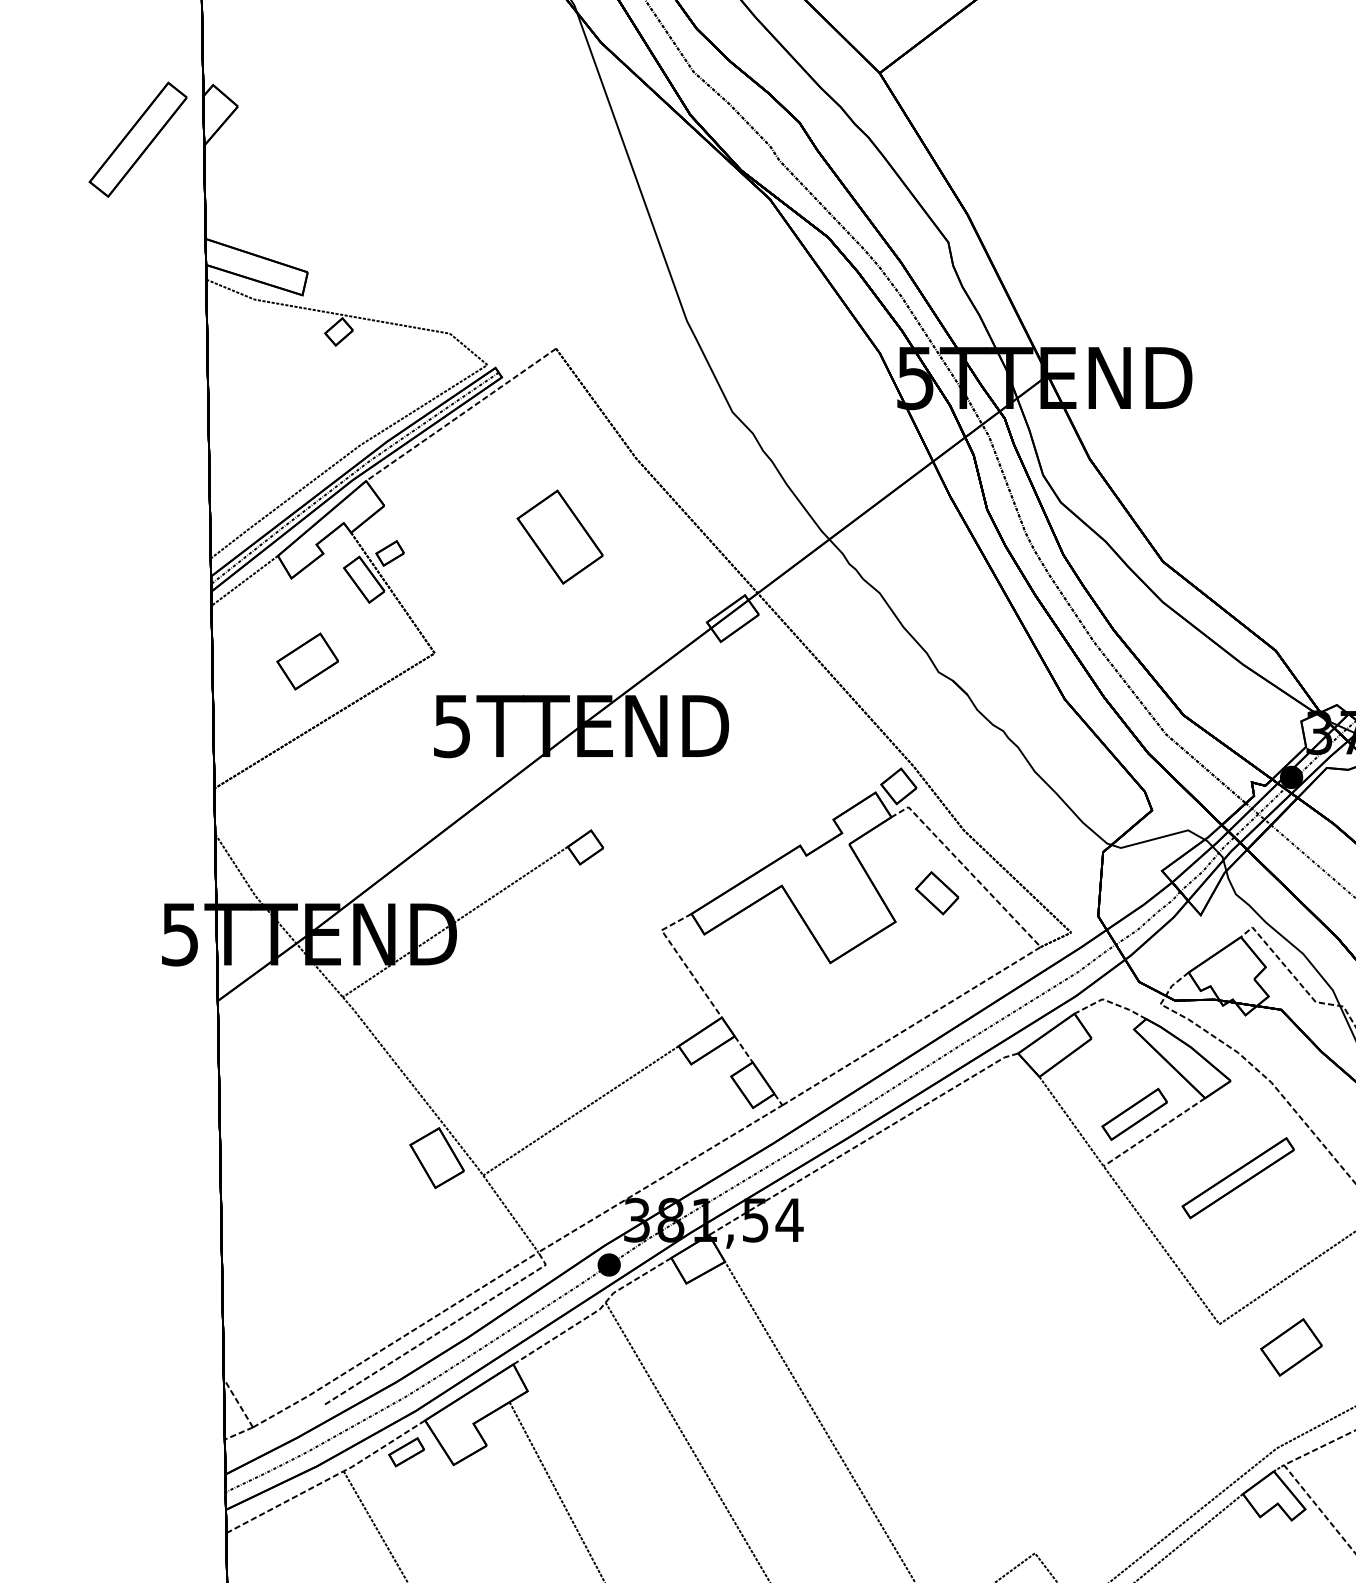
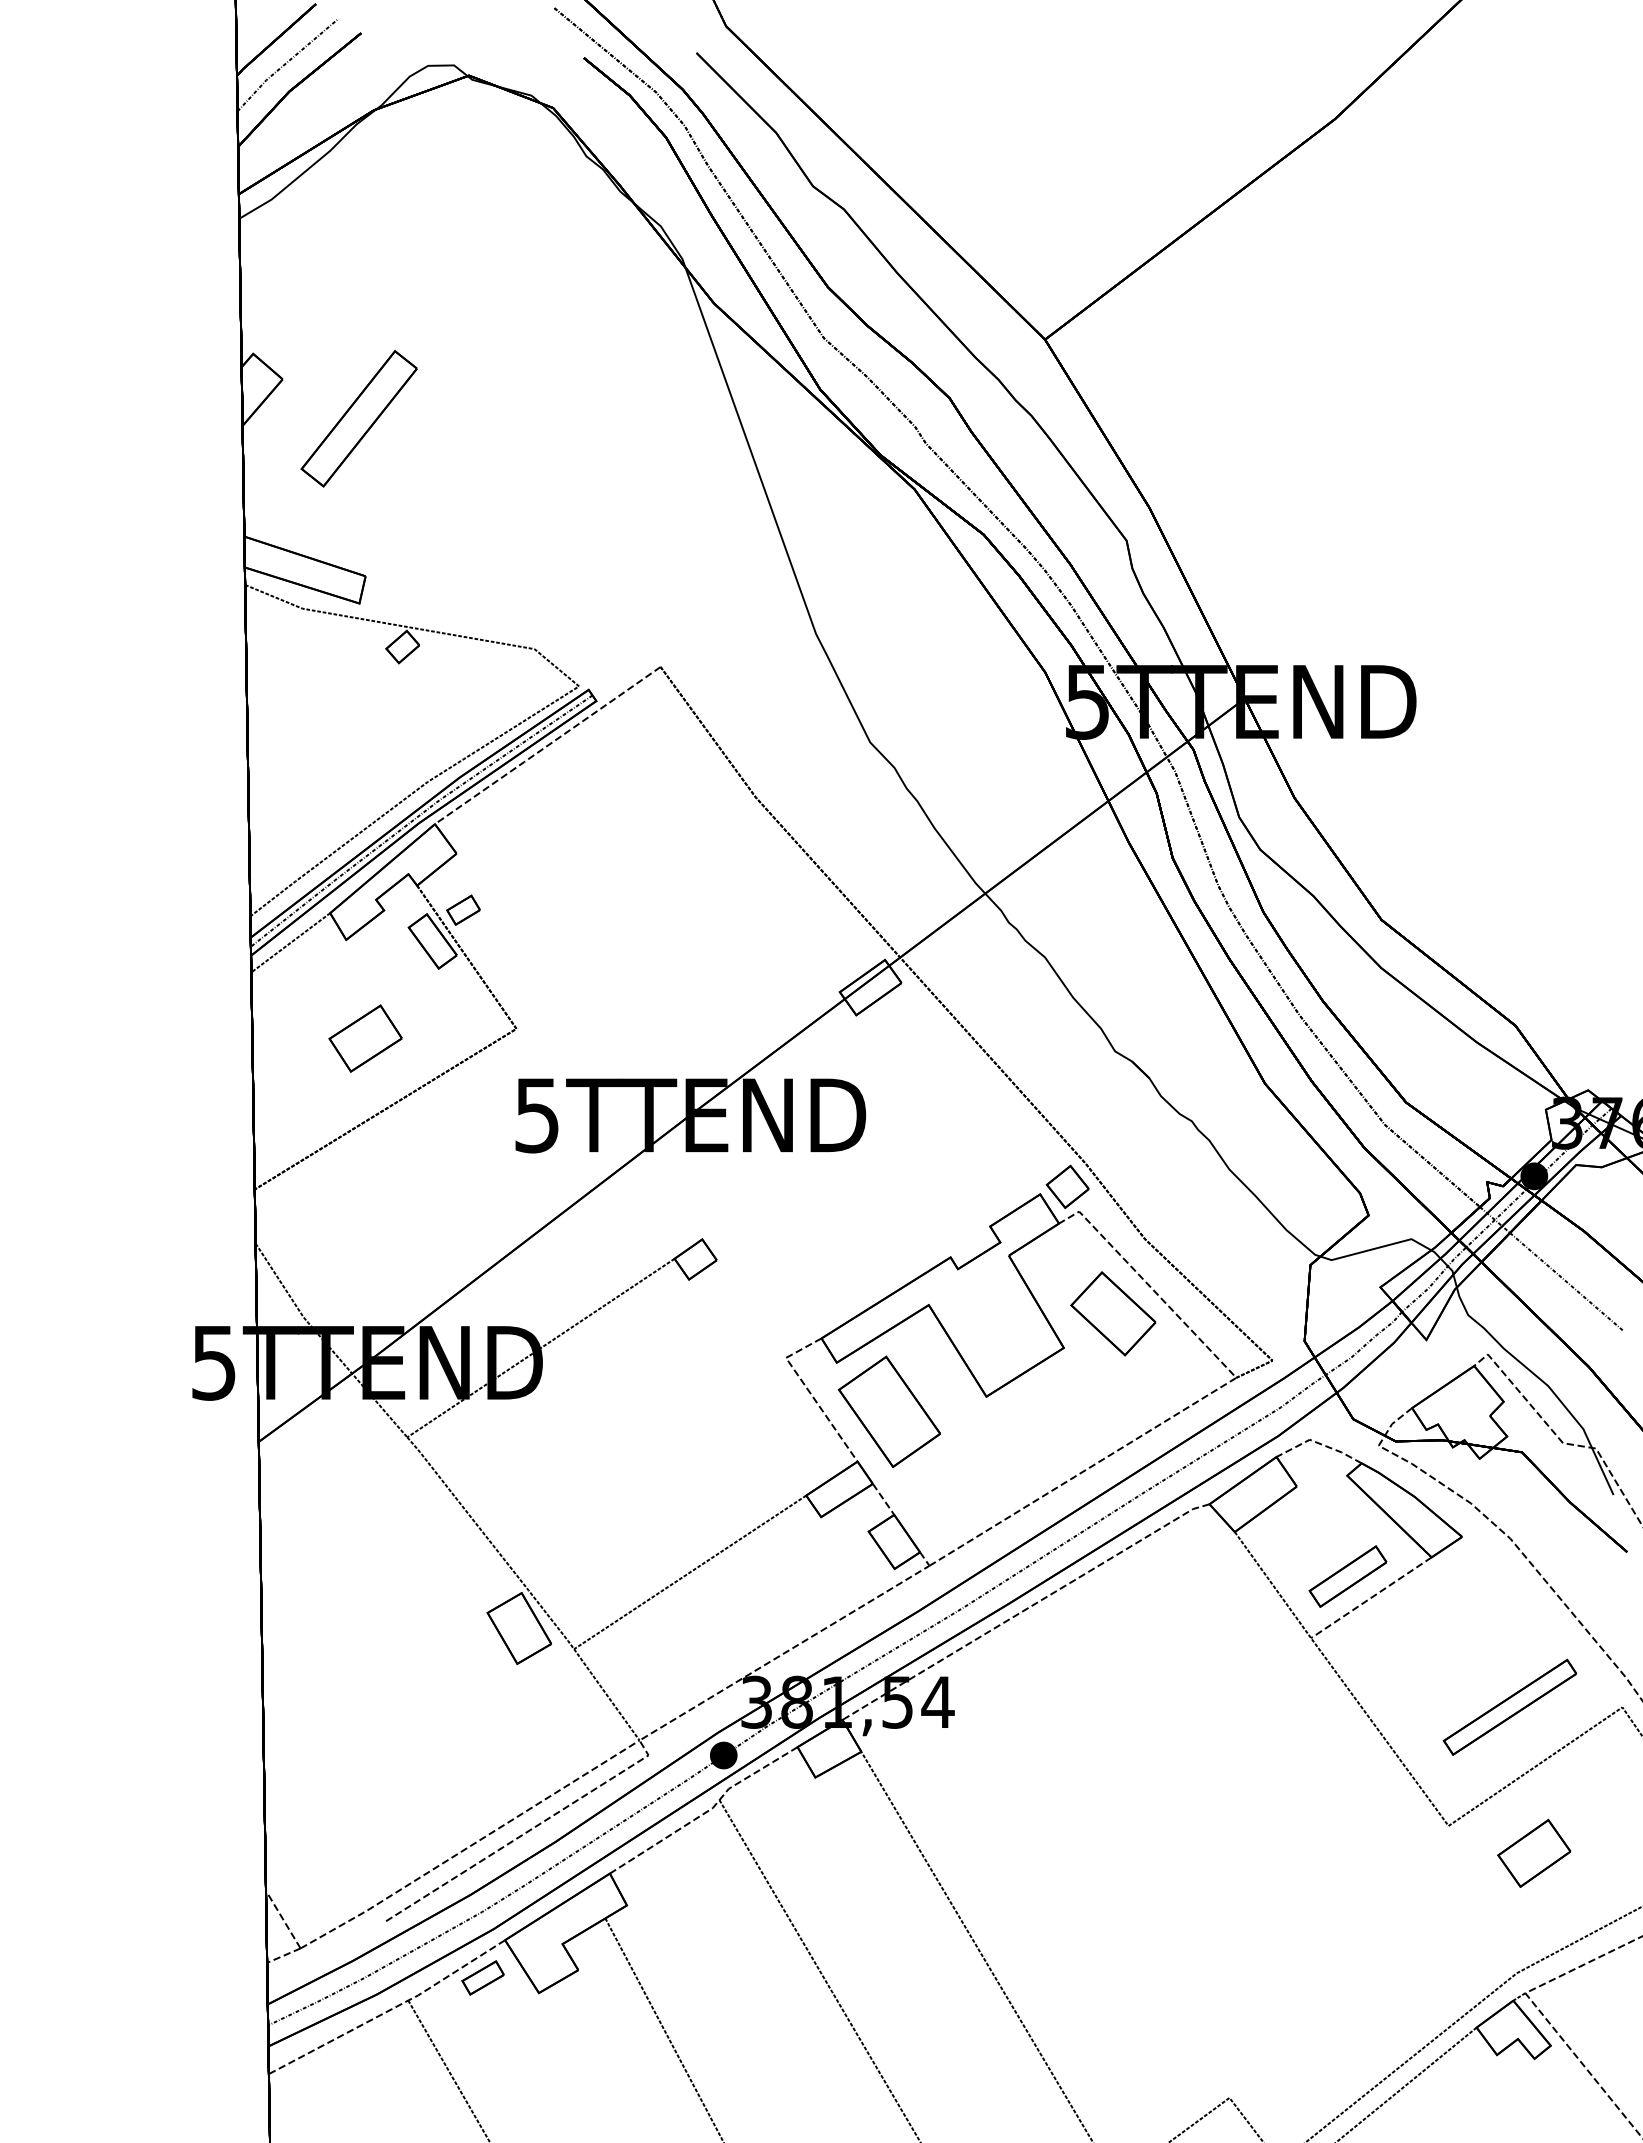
part: (137, 139) -> (358, 418), moved
part: (560, 536) -> (889, 1411), moved
part: (937, 892) -> (1113, 1313), size x1.67
part: (1237, 1177) -> (1509, 1706), moved

